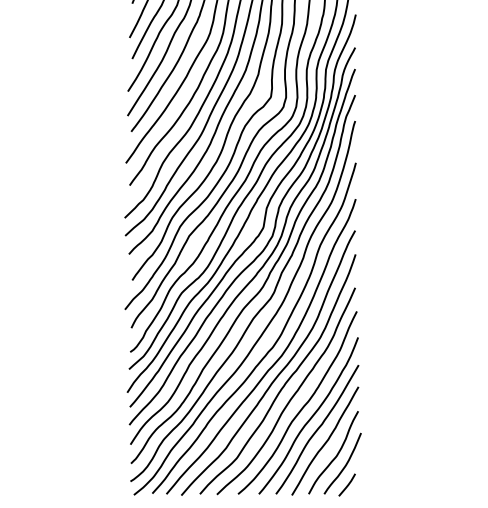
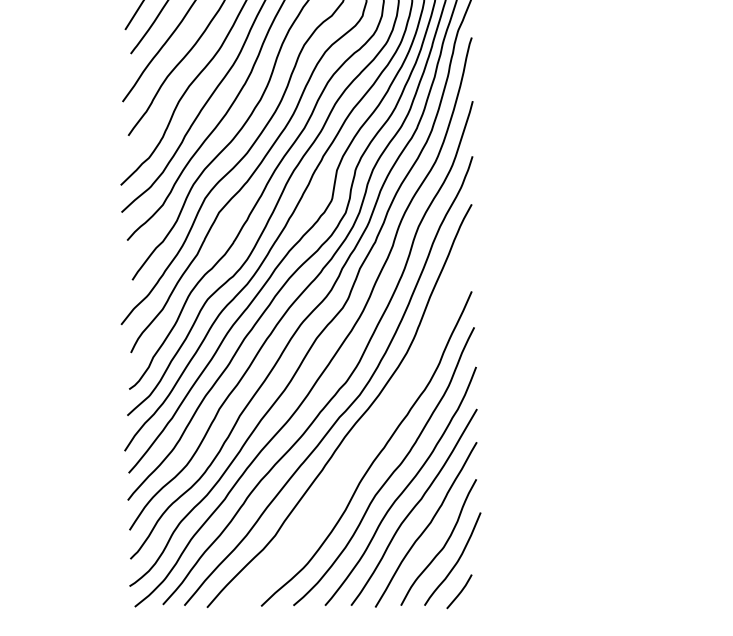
curve: (286, 380) -> (367, 432), removed

